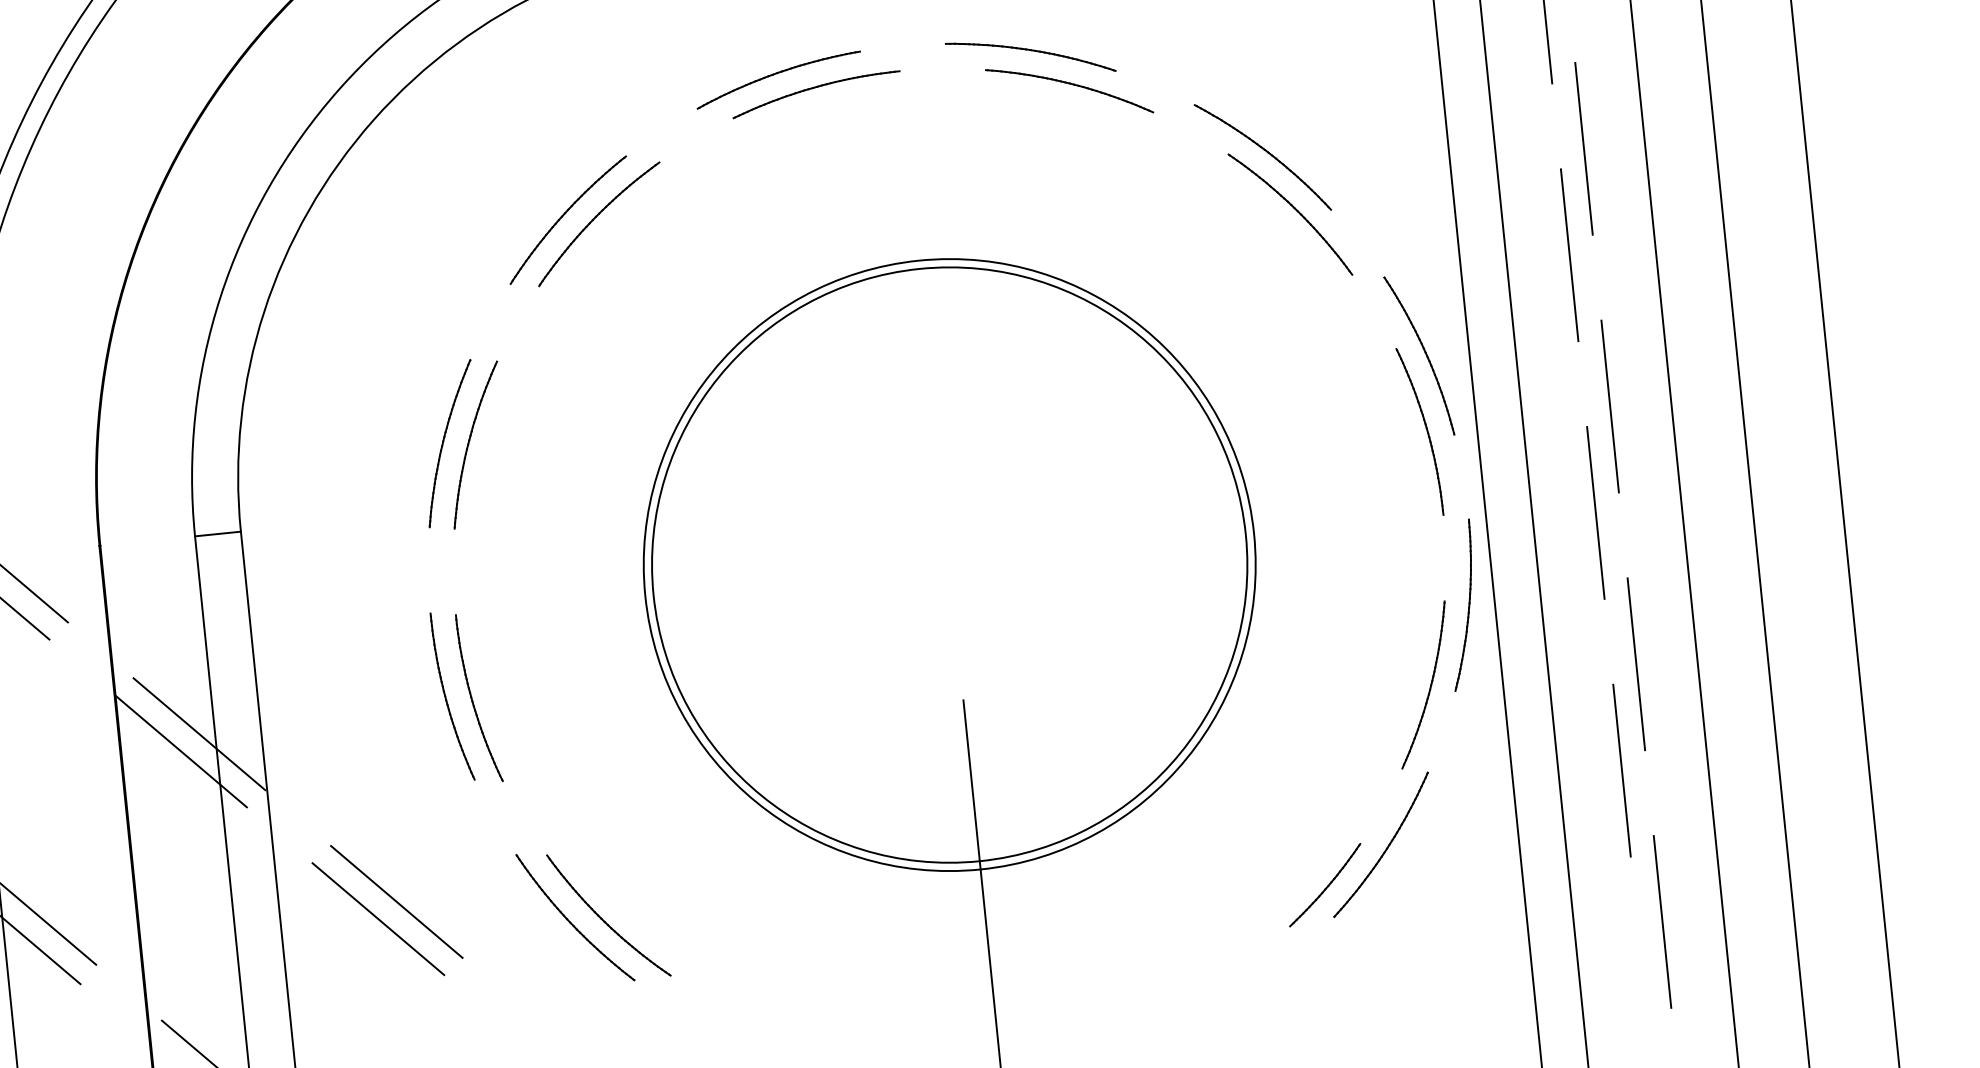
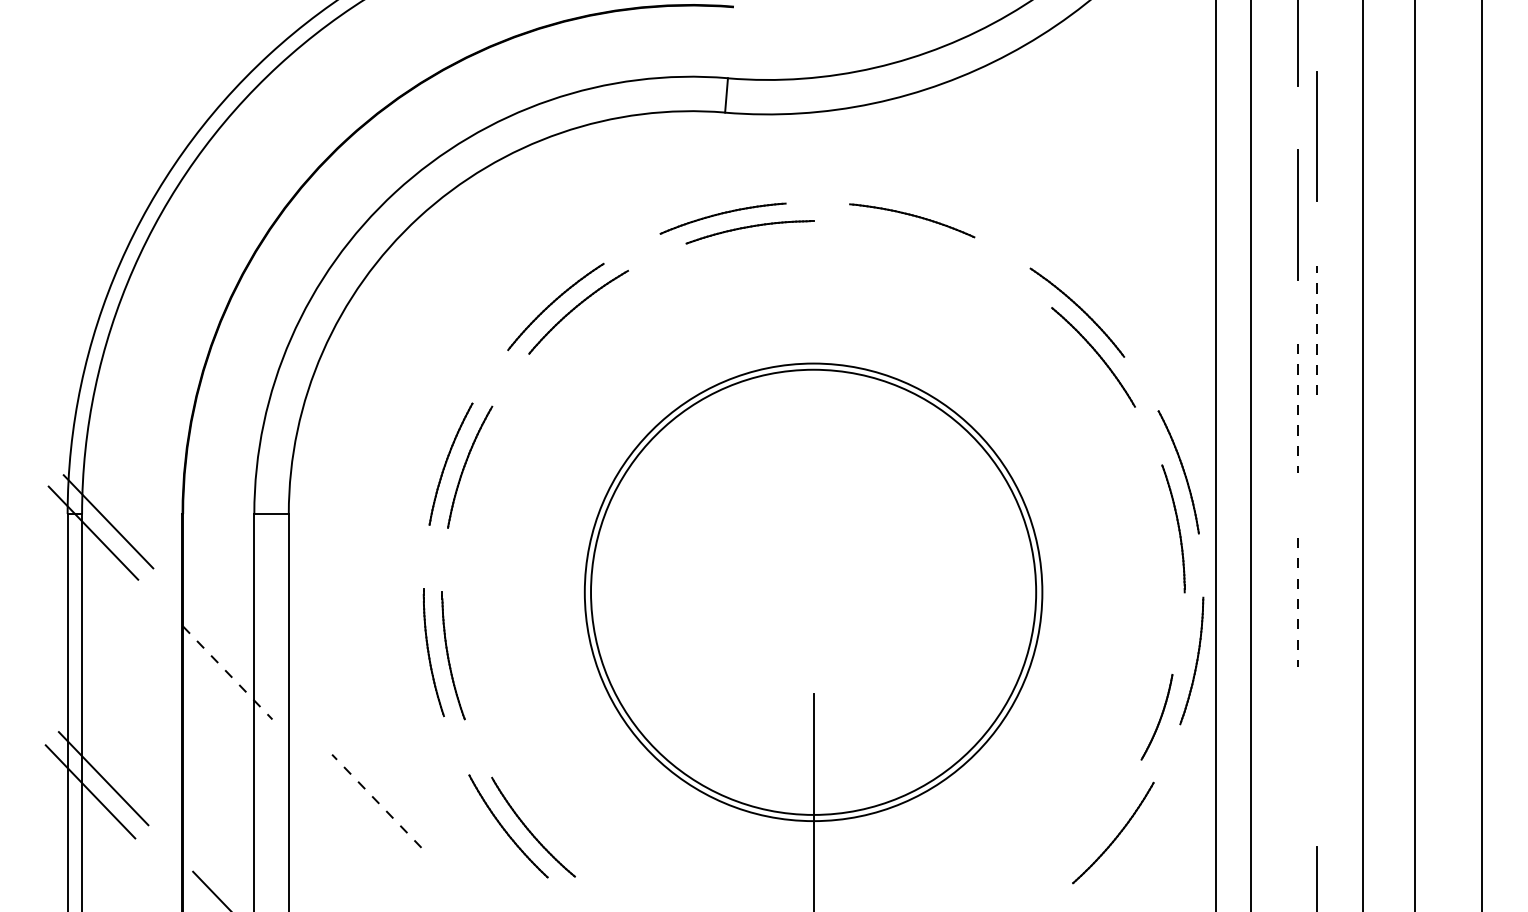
part: (1069, 90) -> (938, 248), removed
line: (1583, 148) -> (1316, 330), solid -> dashed
line: (1570, 254) -> (1298, 408), solid -> dashed
line: (1609, 405) -> (1316, 523), removed
line: (1596, 513) -> (1298, 602), solid -> dashed
line: (1635, 663) -> (1316, 717), removed
part: (1422, 683) -> (1156, 716), size x0.7
line: (199, 734) -> (242, 661), removed
line: (180, 750) -> (227, 672), solid -> dashed
line: (1622, 769) -> (1298, 795), removed
part: (1324, 884) -> (1068, 858), removed
line: (396, 902) -> (376, 801), solid -> dashed
line: (377, 919) -> (361, 812), removed

